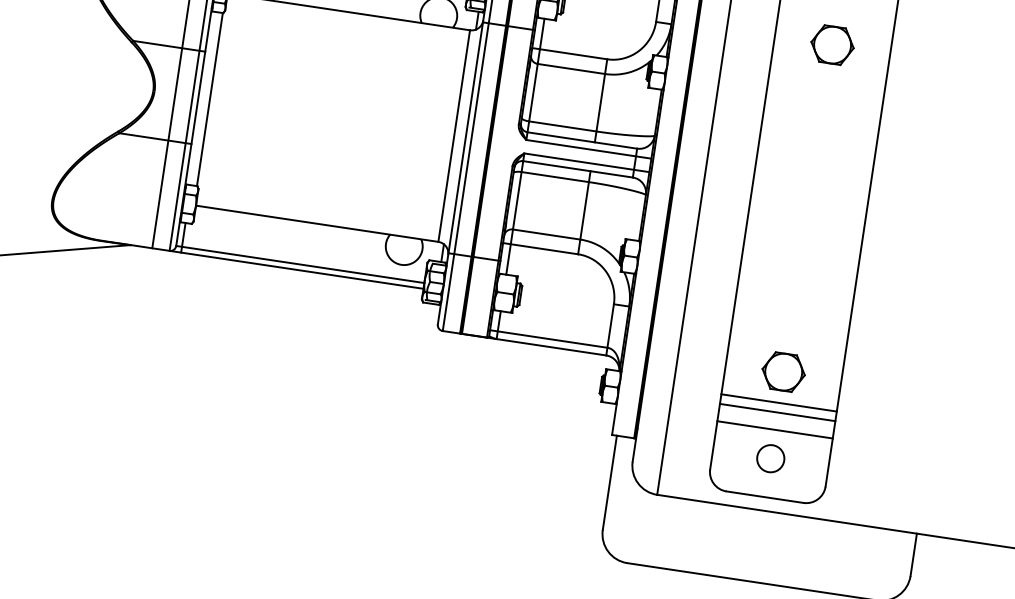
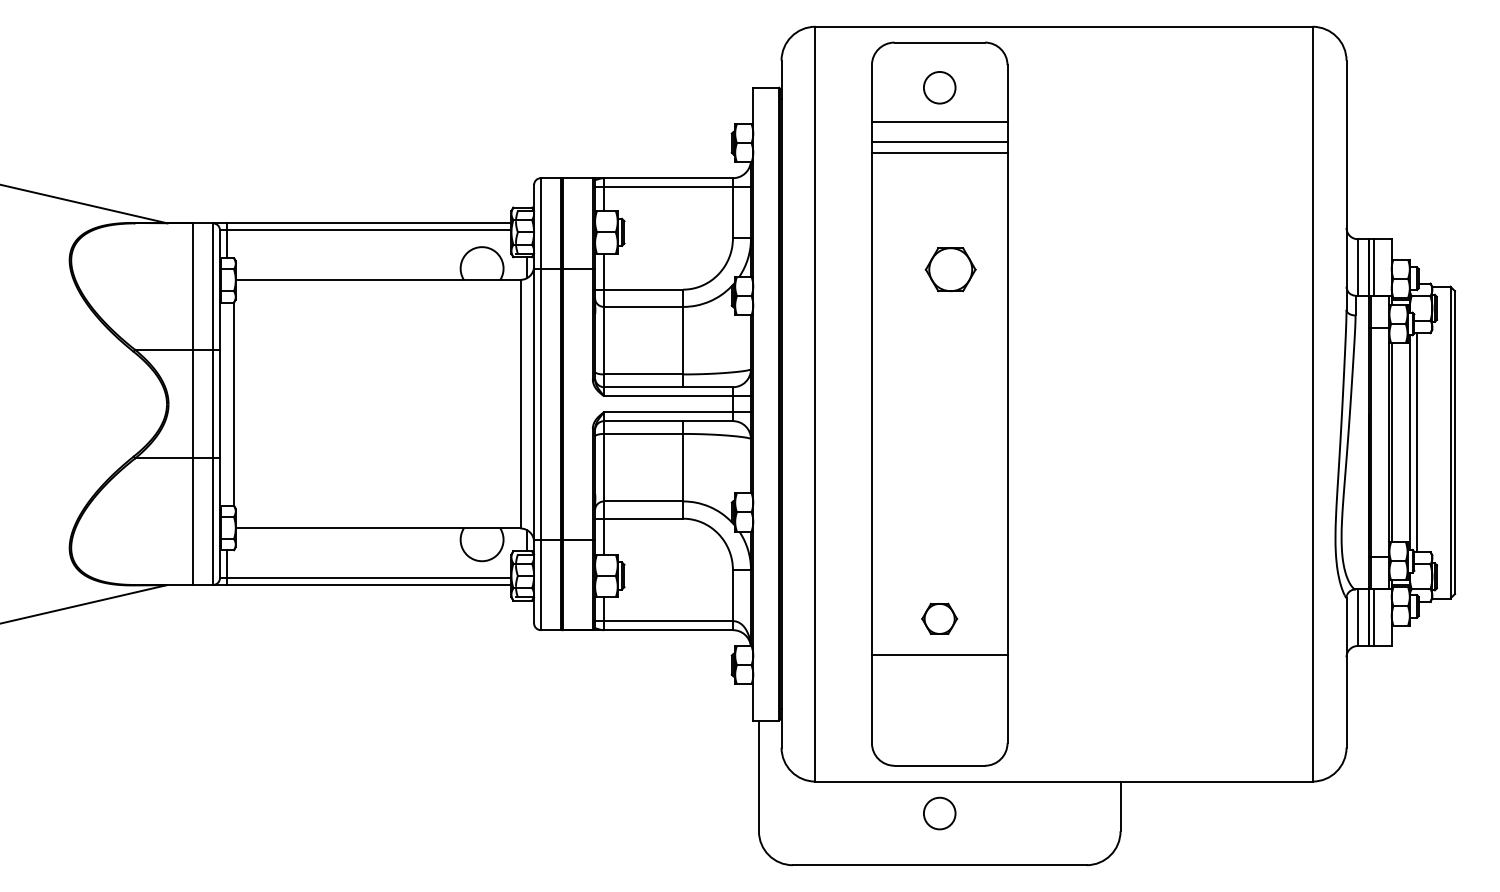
part: (832, 44) -> (950, 269), moved
part: (783, 371) -> (939, 618), size x0.7
line: (777, 412) -> (939, 666), removed
line: (774, 429) -> (939, 686), removed
circle: (770, 458) -> (939, 813), moved

